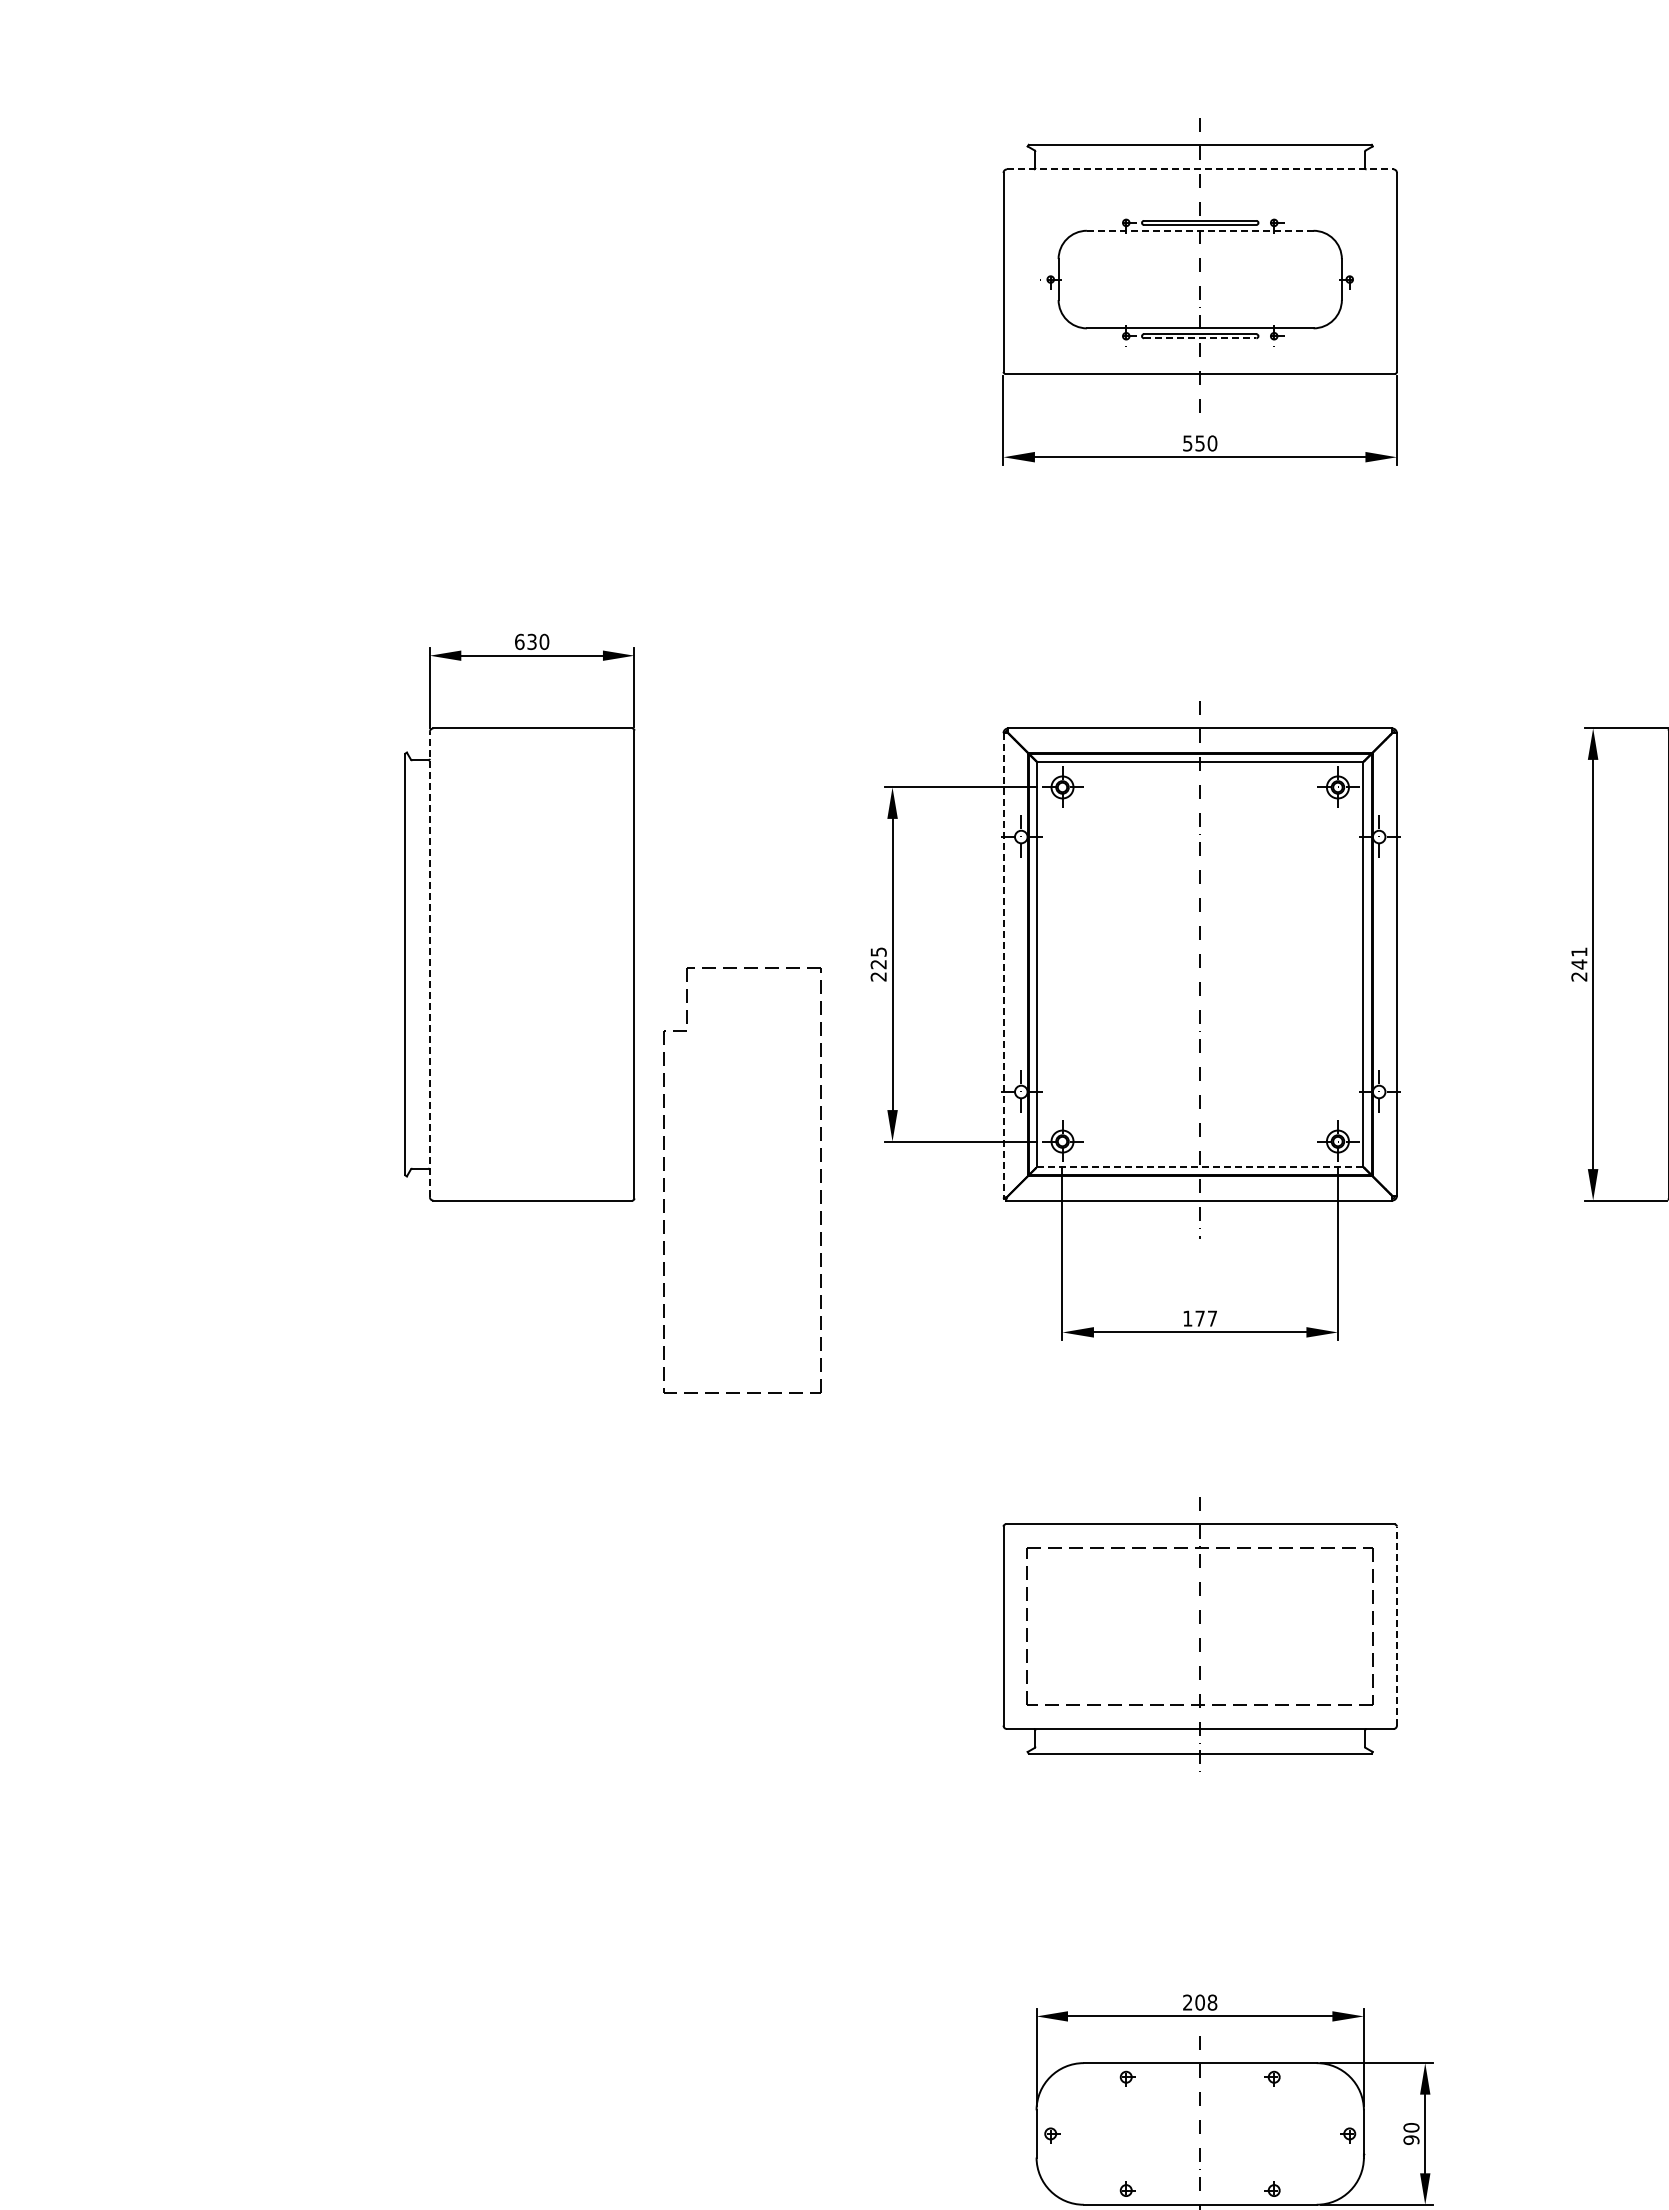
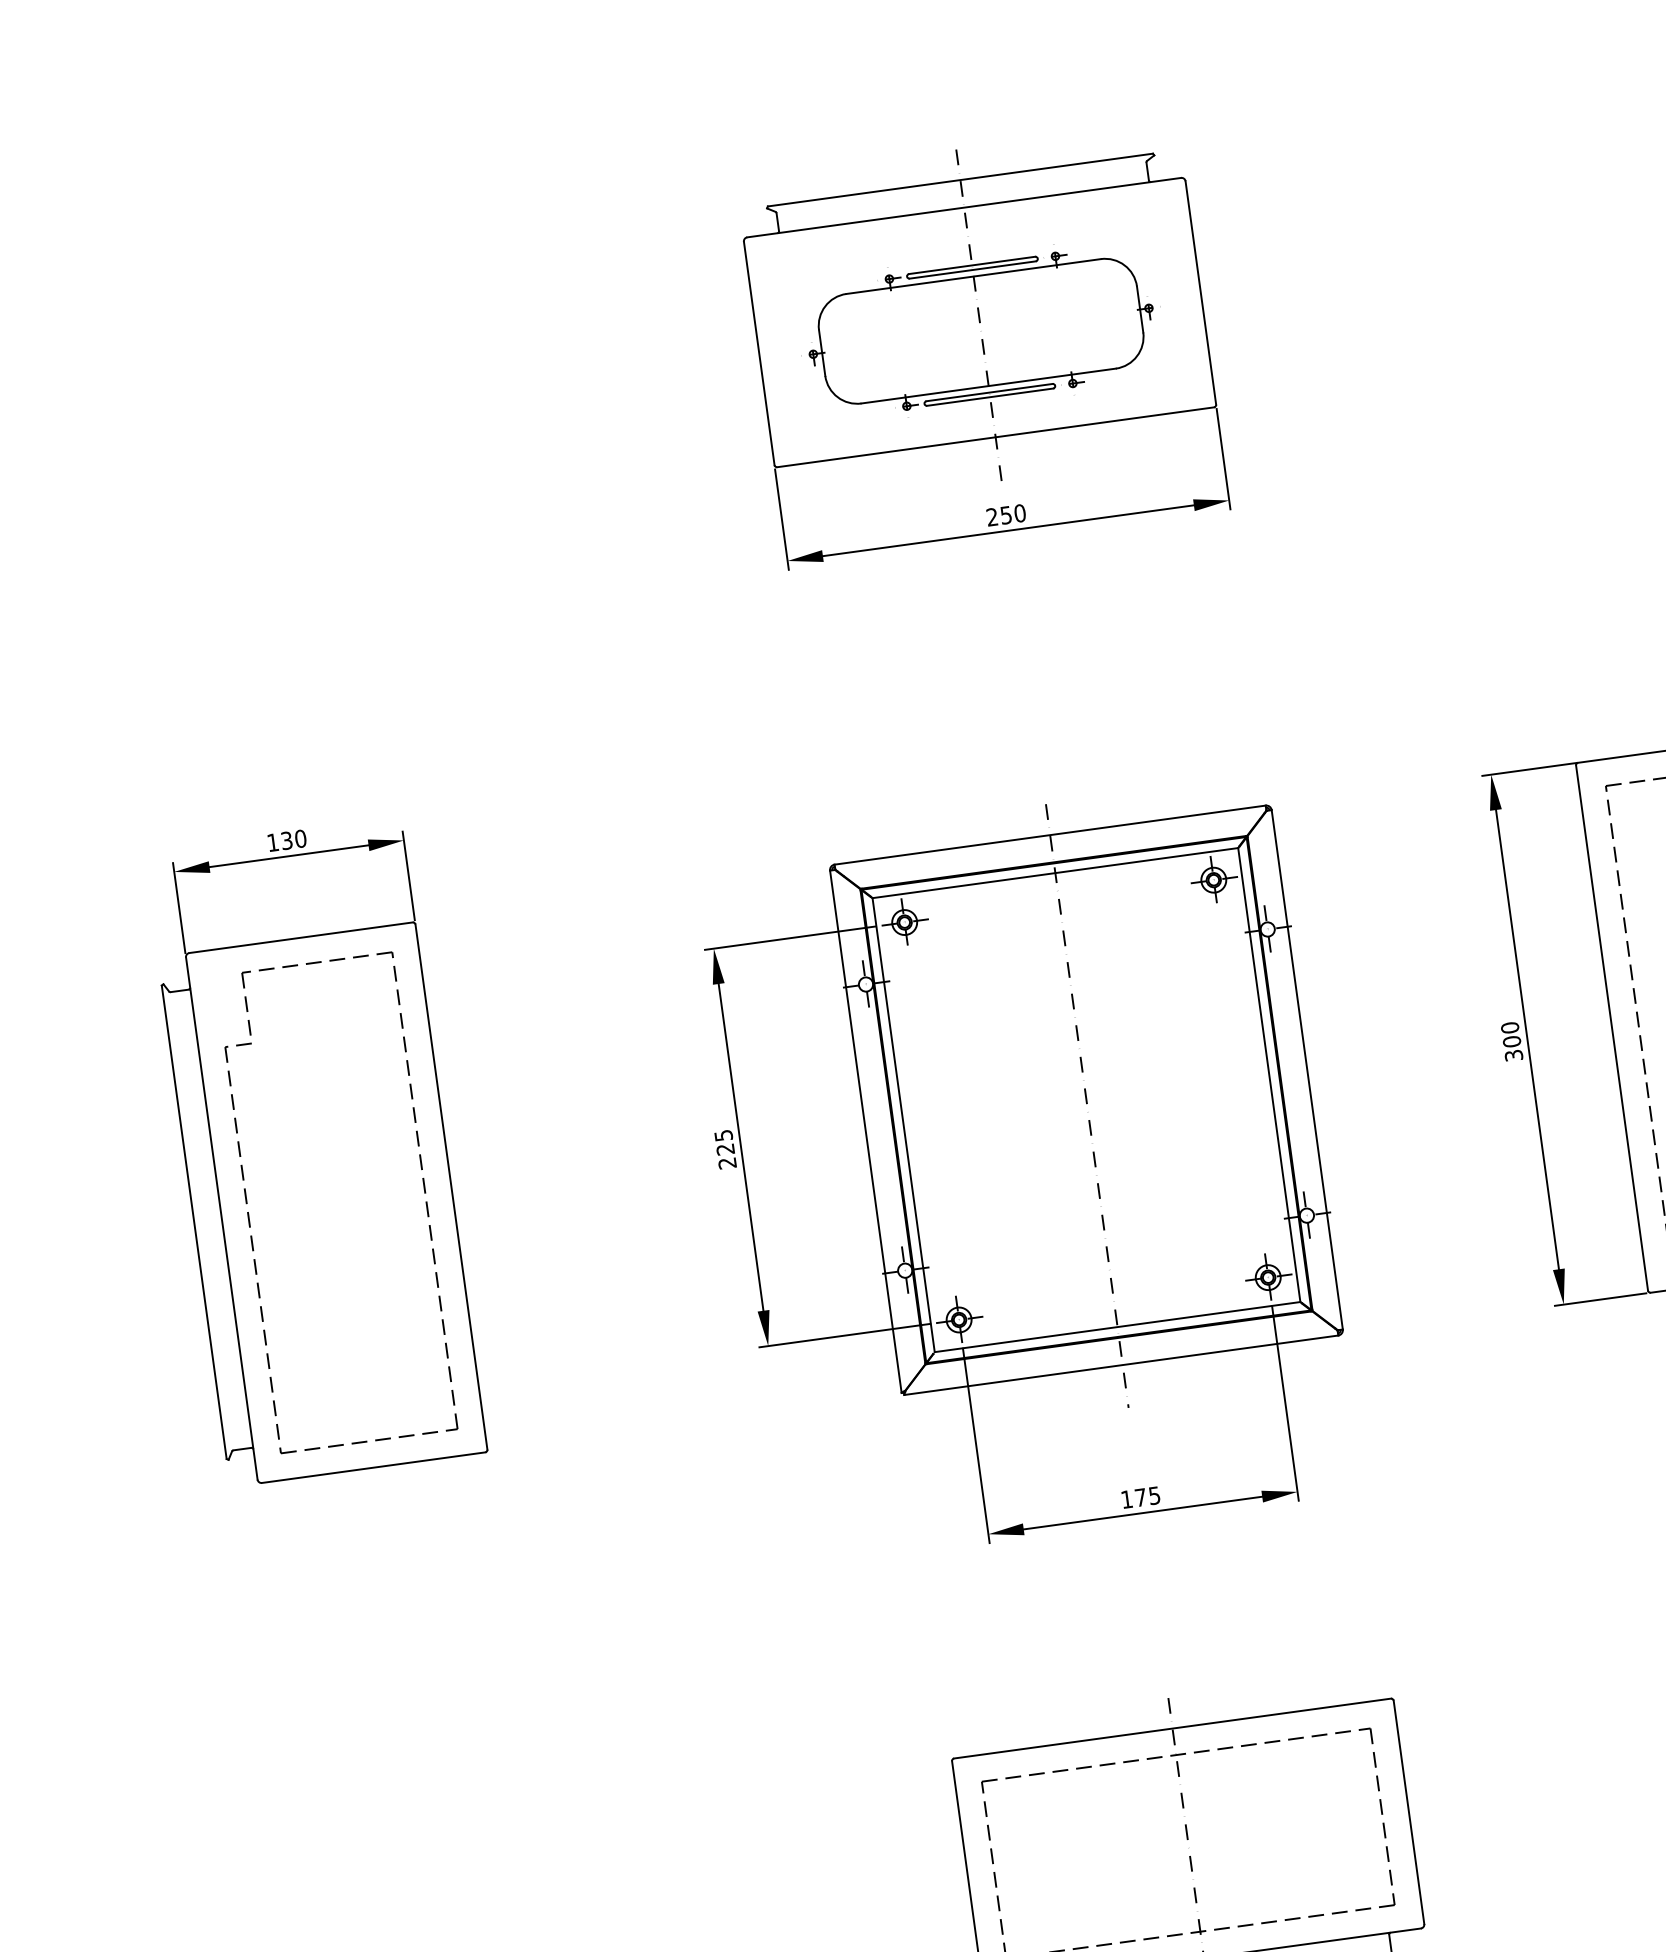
line: (1200, 169) -> (964, 207), dashed -> solid
line: (1200, 230) -> (973, 276), dashed -> solid
line: (1200, 338) -> (990, 397), dashed -> solid
text: (1187, 443) -> (992, 517), 550 -> 250
text: (519, 641) -> (272, 842), 630 -> 130
line: (429, 964) -> (221, 1218), dashed -> solid
text: (1579, 964) -> (1512, 1041), 241 -> 300
line: (1003, 965) -> (865, 1131), dashed -> solid
line: (1200, 1166) -> (1117, 1326), dashed -> solid
part: (664, 1180) -> (249, 1214), moved
text: (1211, 1318) -> (1153, 1495), 177 -> 175
line: (1396, 1626) -> (1408, 1812), dashed -> solid

